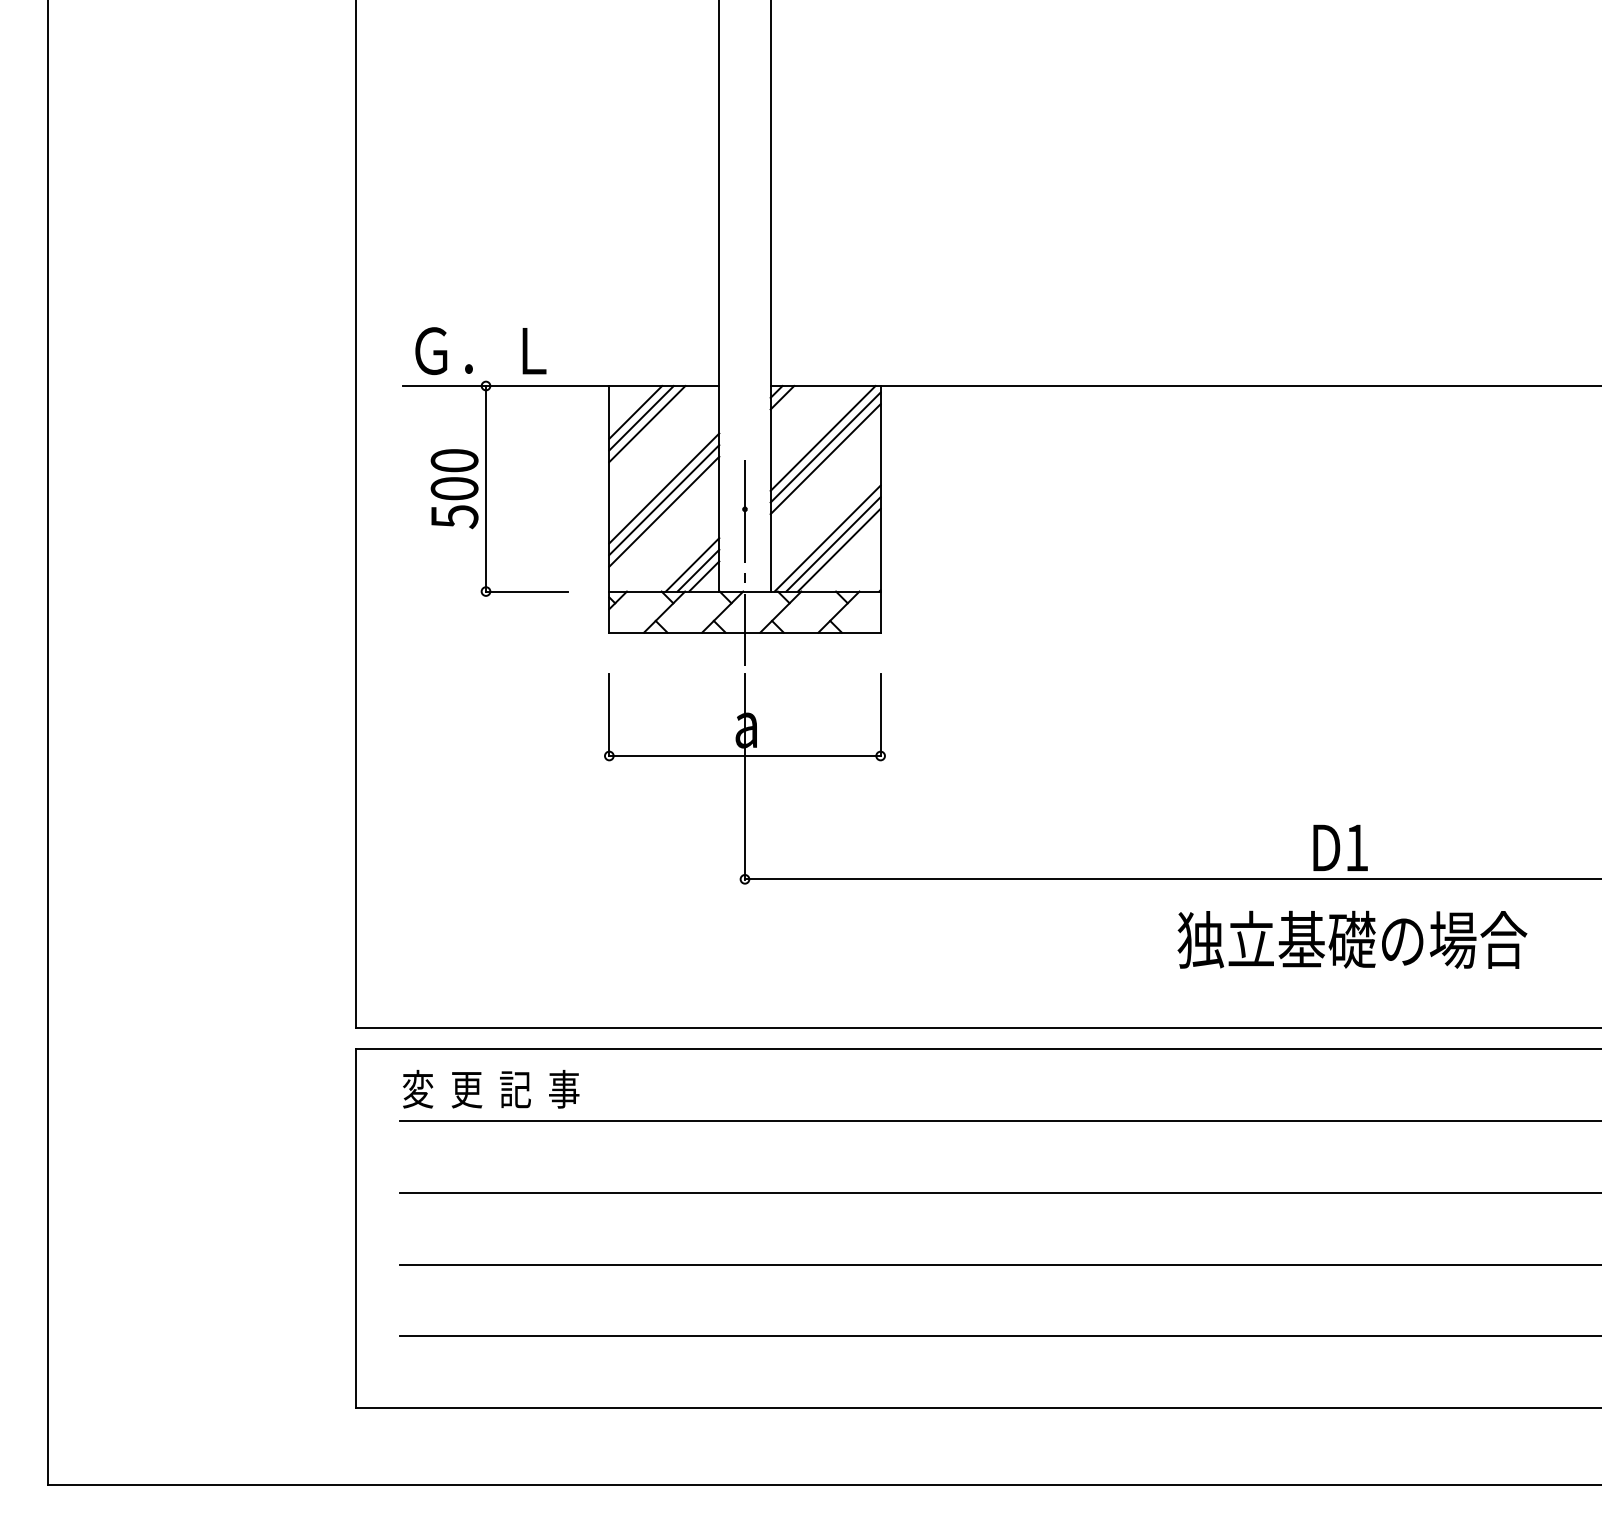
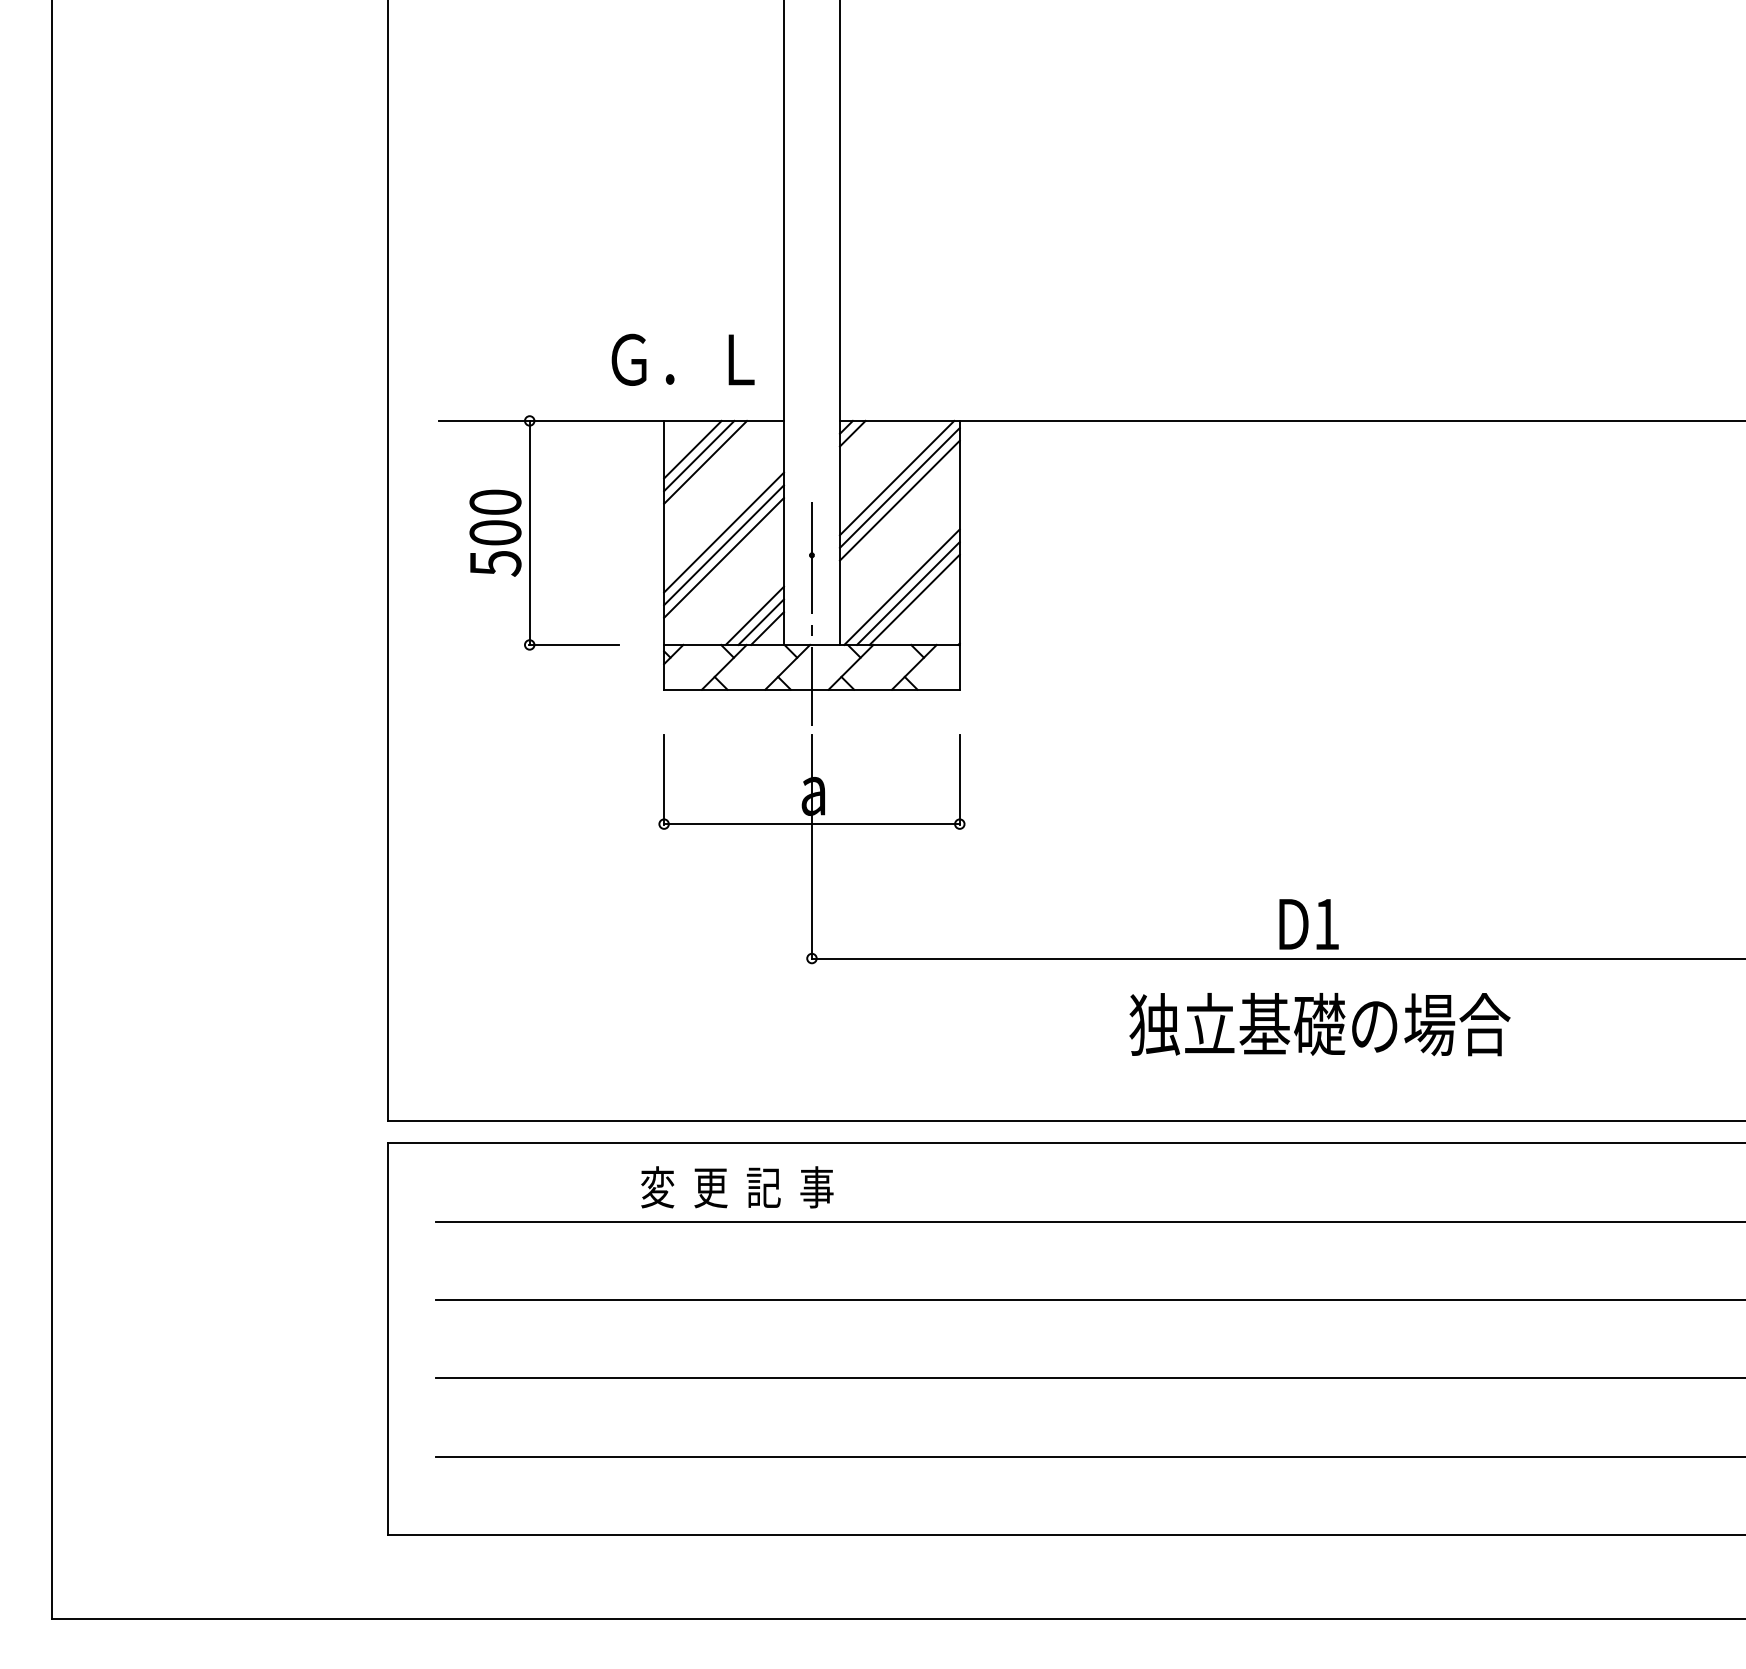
text: (480, 350) -> (682, 359), moved
text: (1340, 848) -> (1308, 924), moved
text: (1352, 939) -> (1319, 1024), moved
text: (491, 1089) -> (737, 1187), moved

